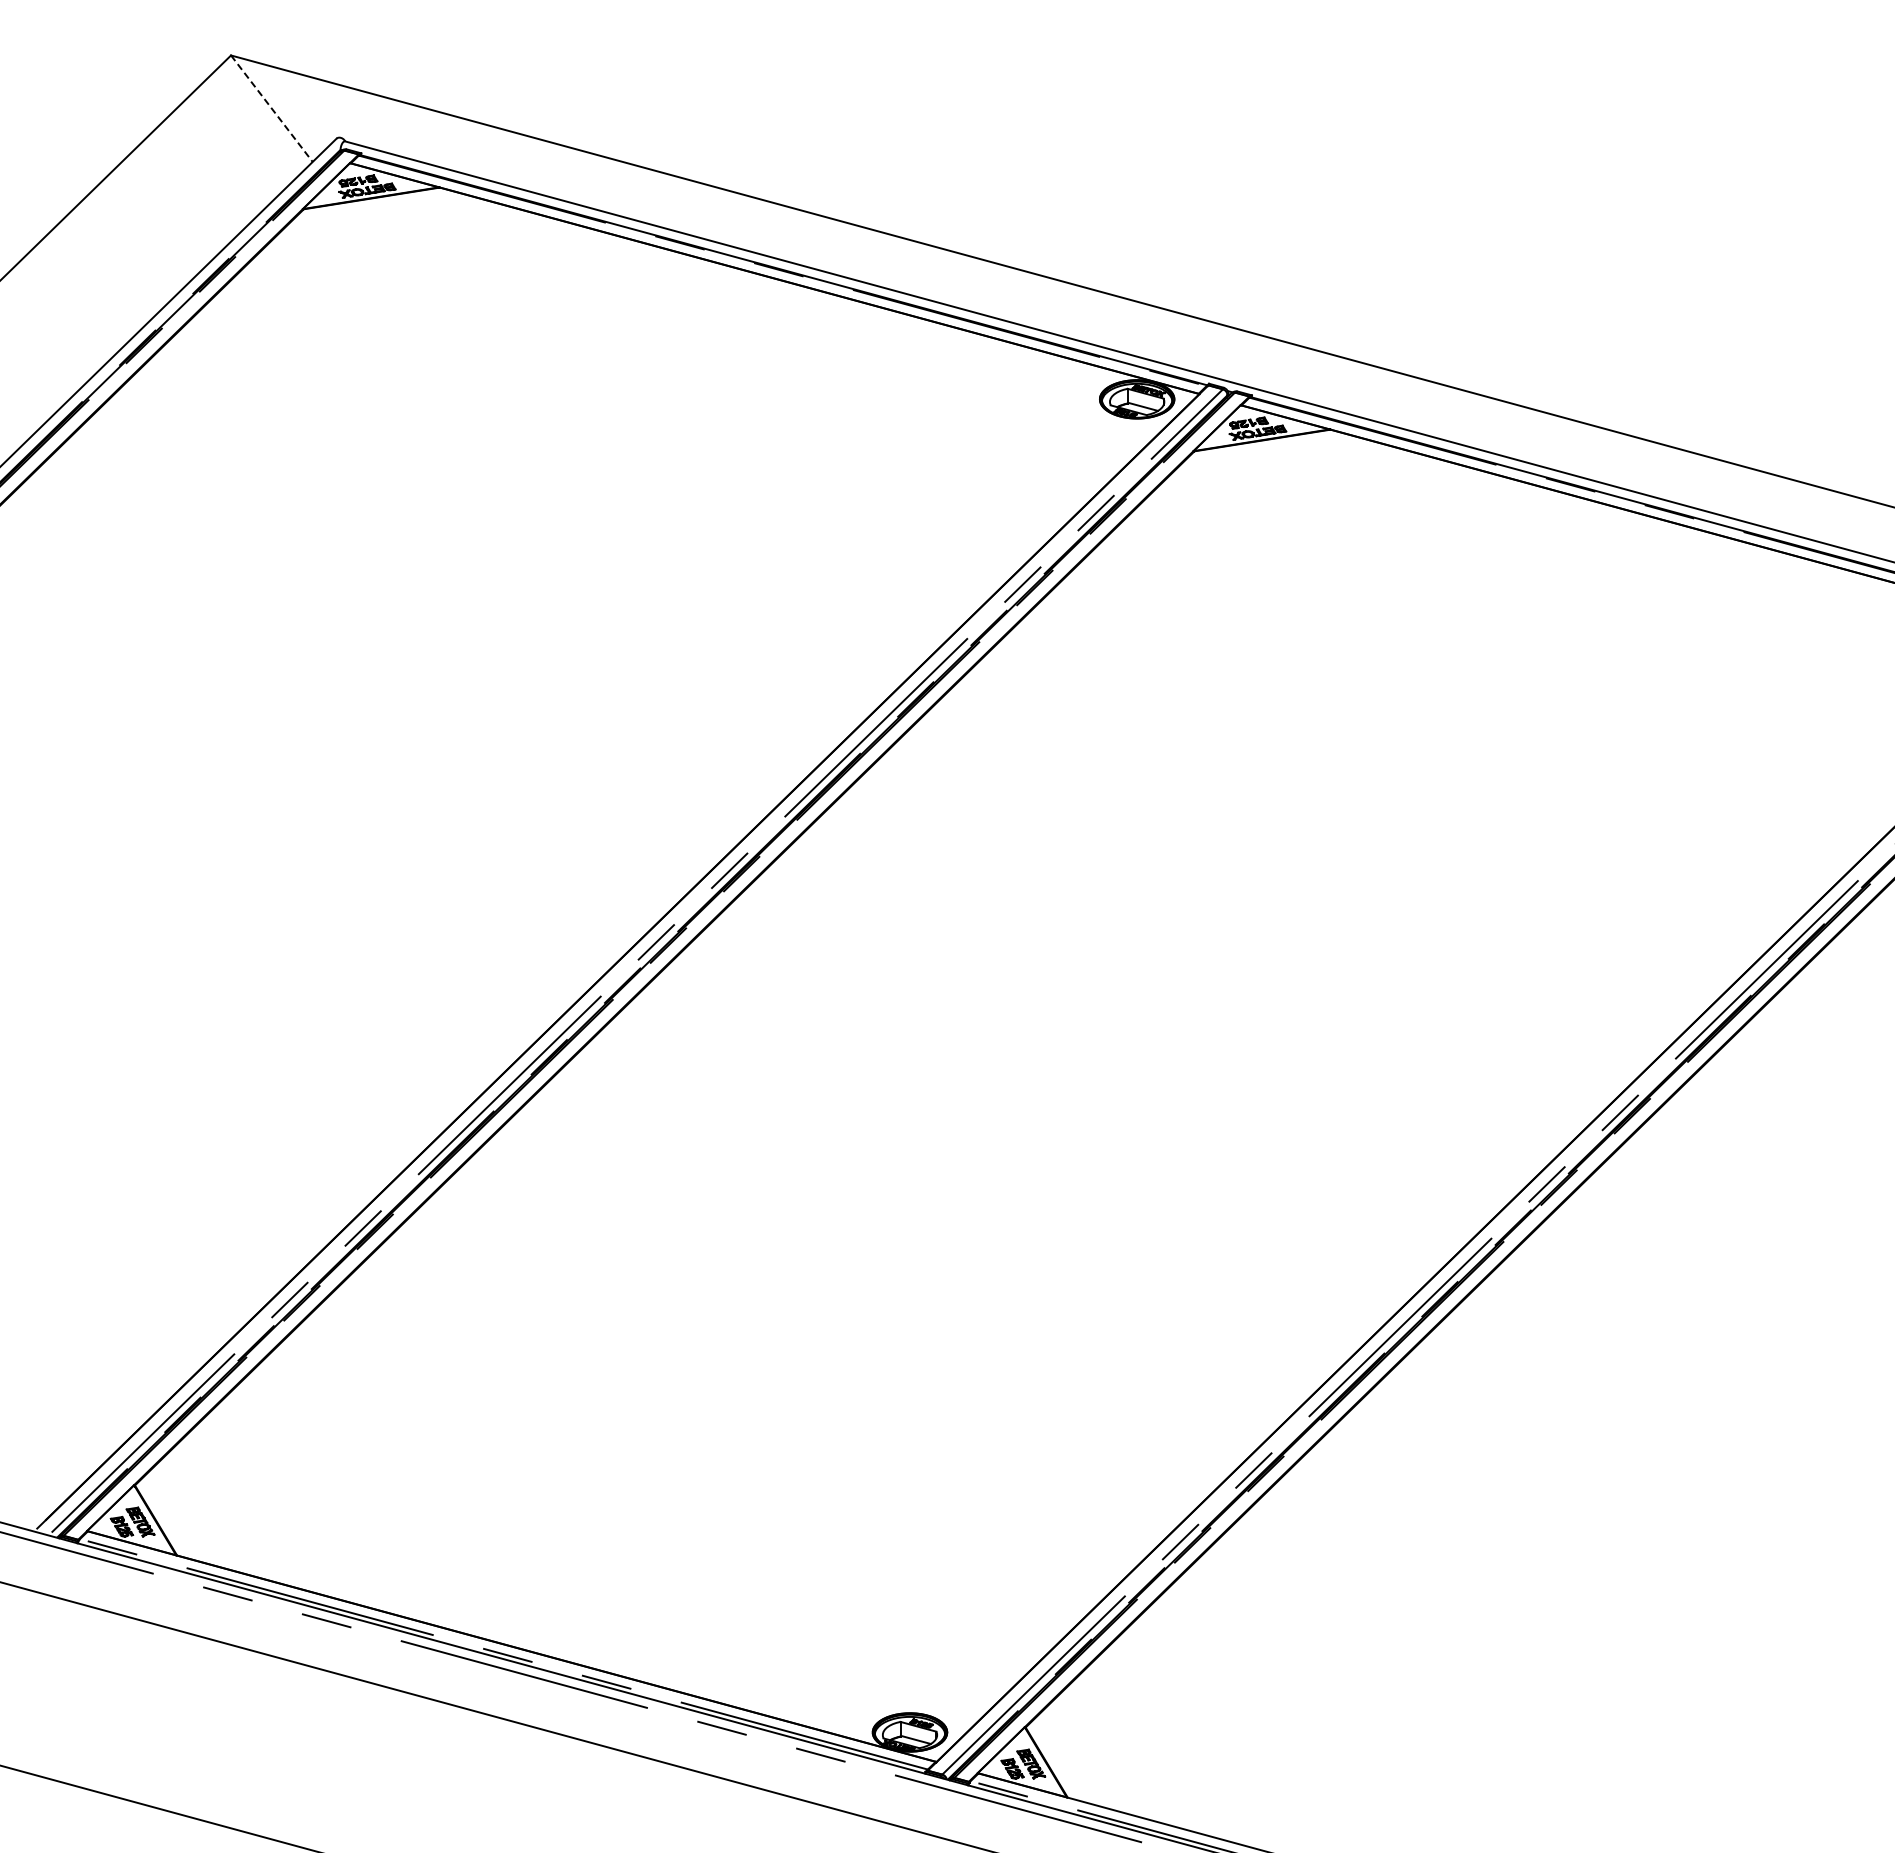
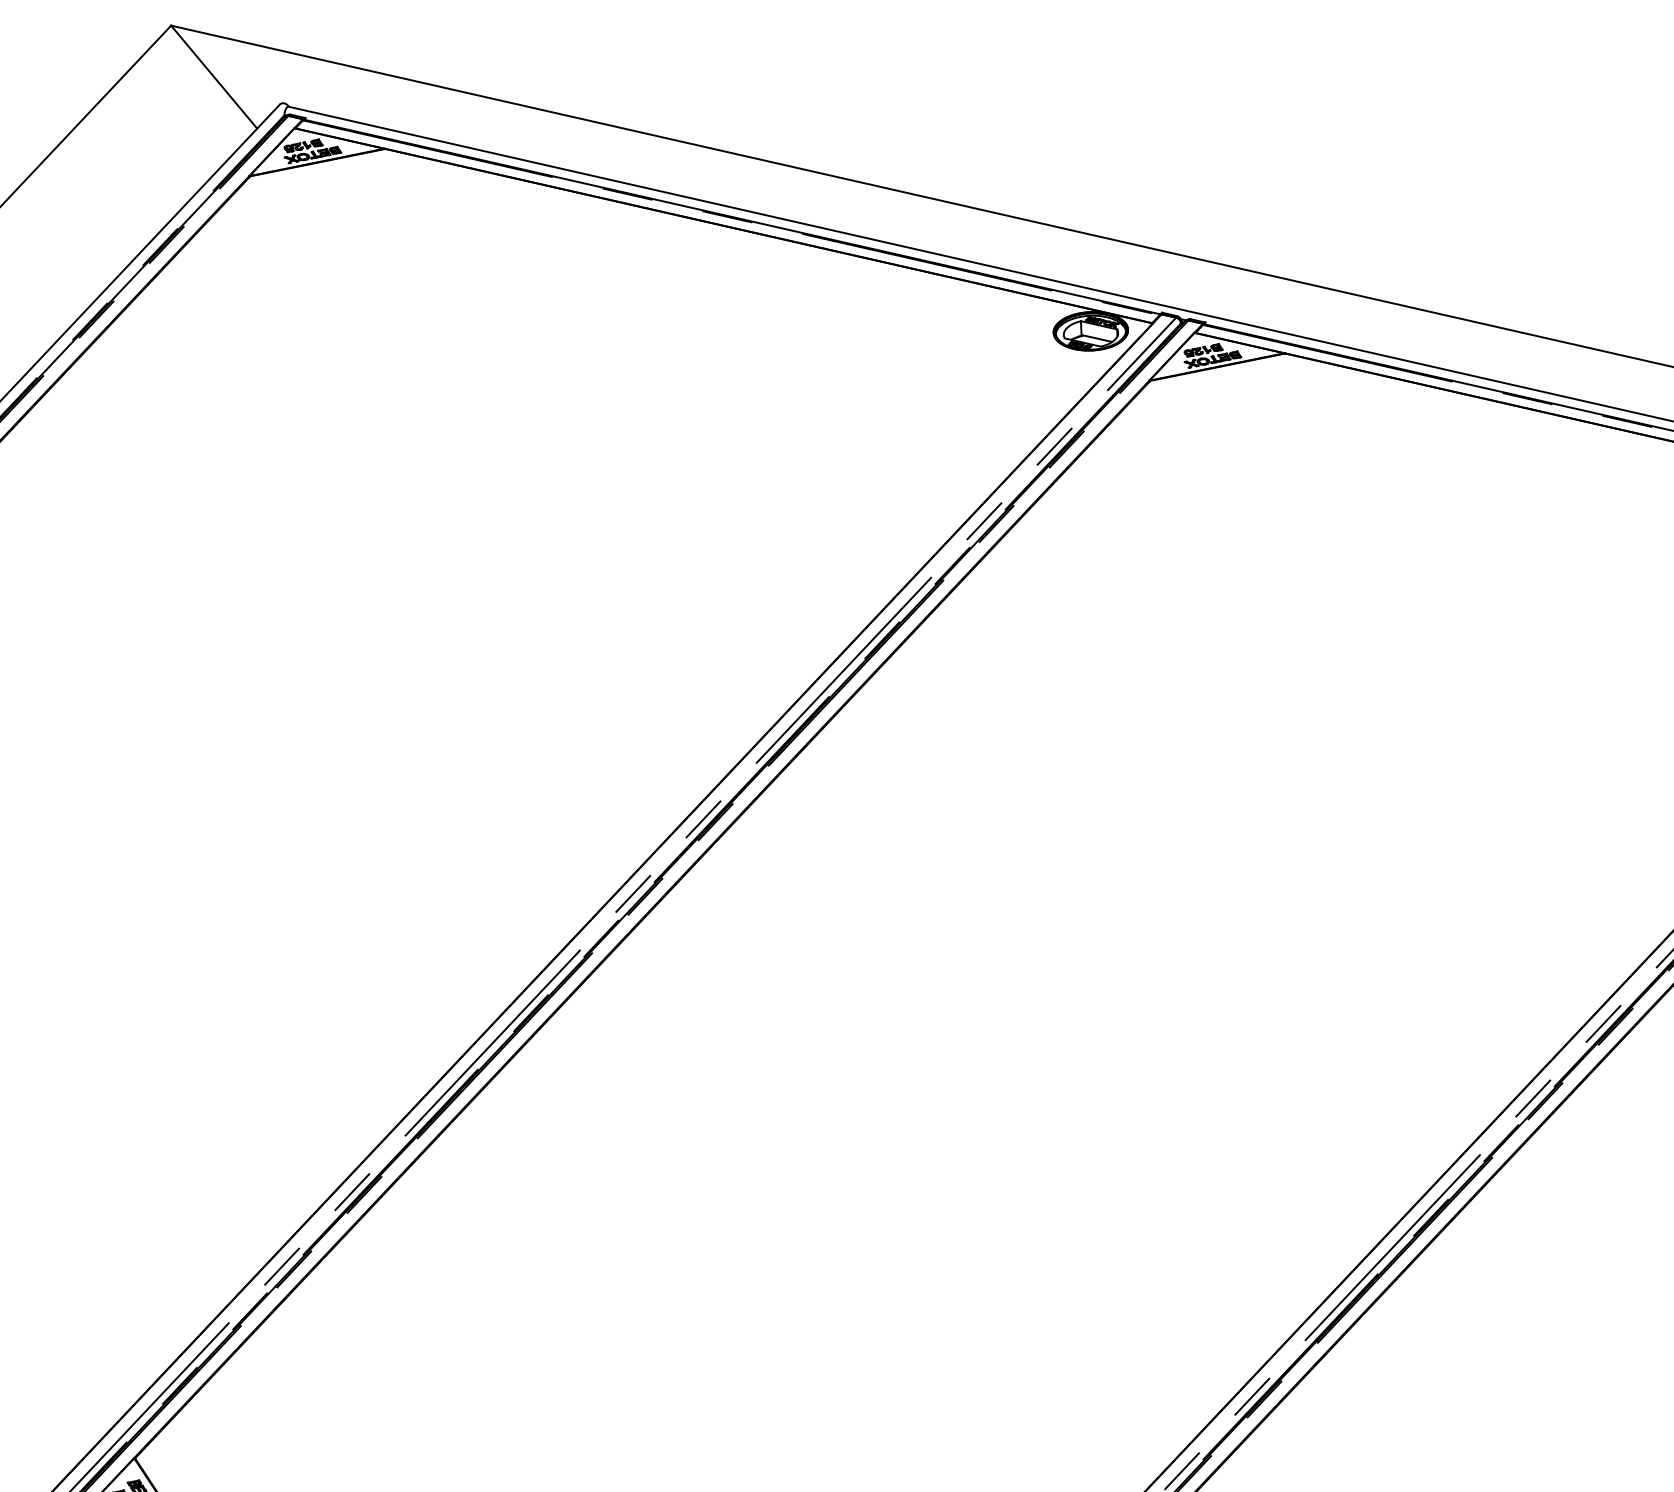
line: (272, 109) -> (214, 77), dashed -> solid

